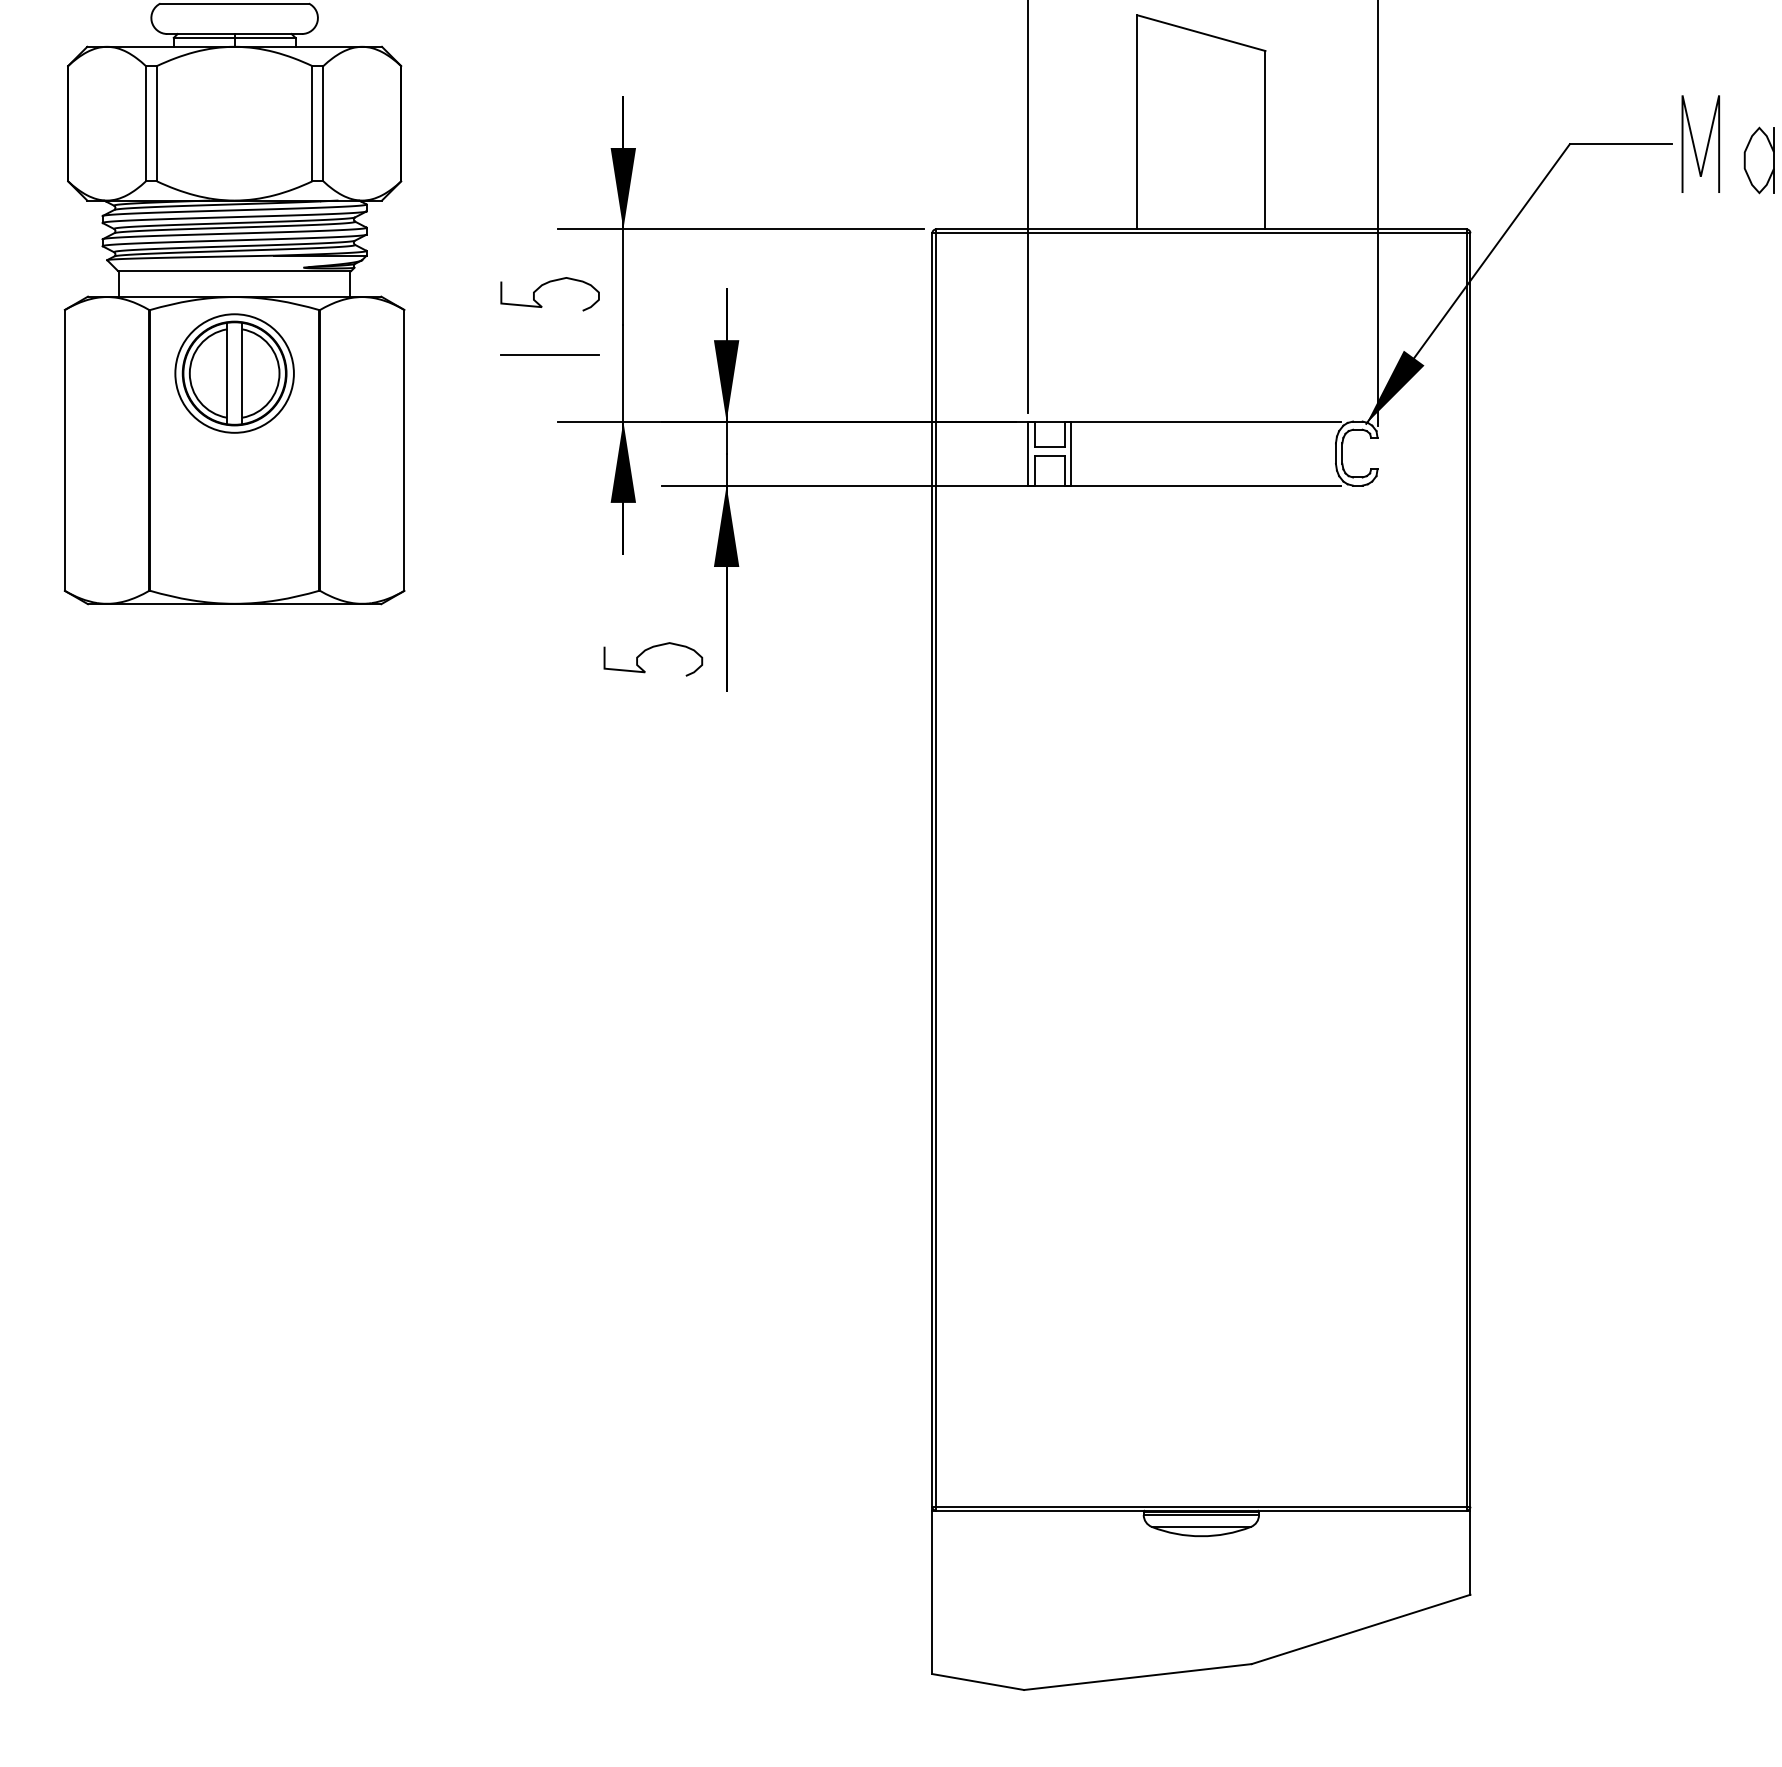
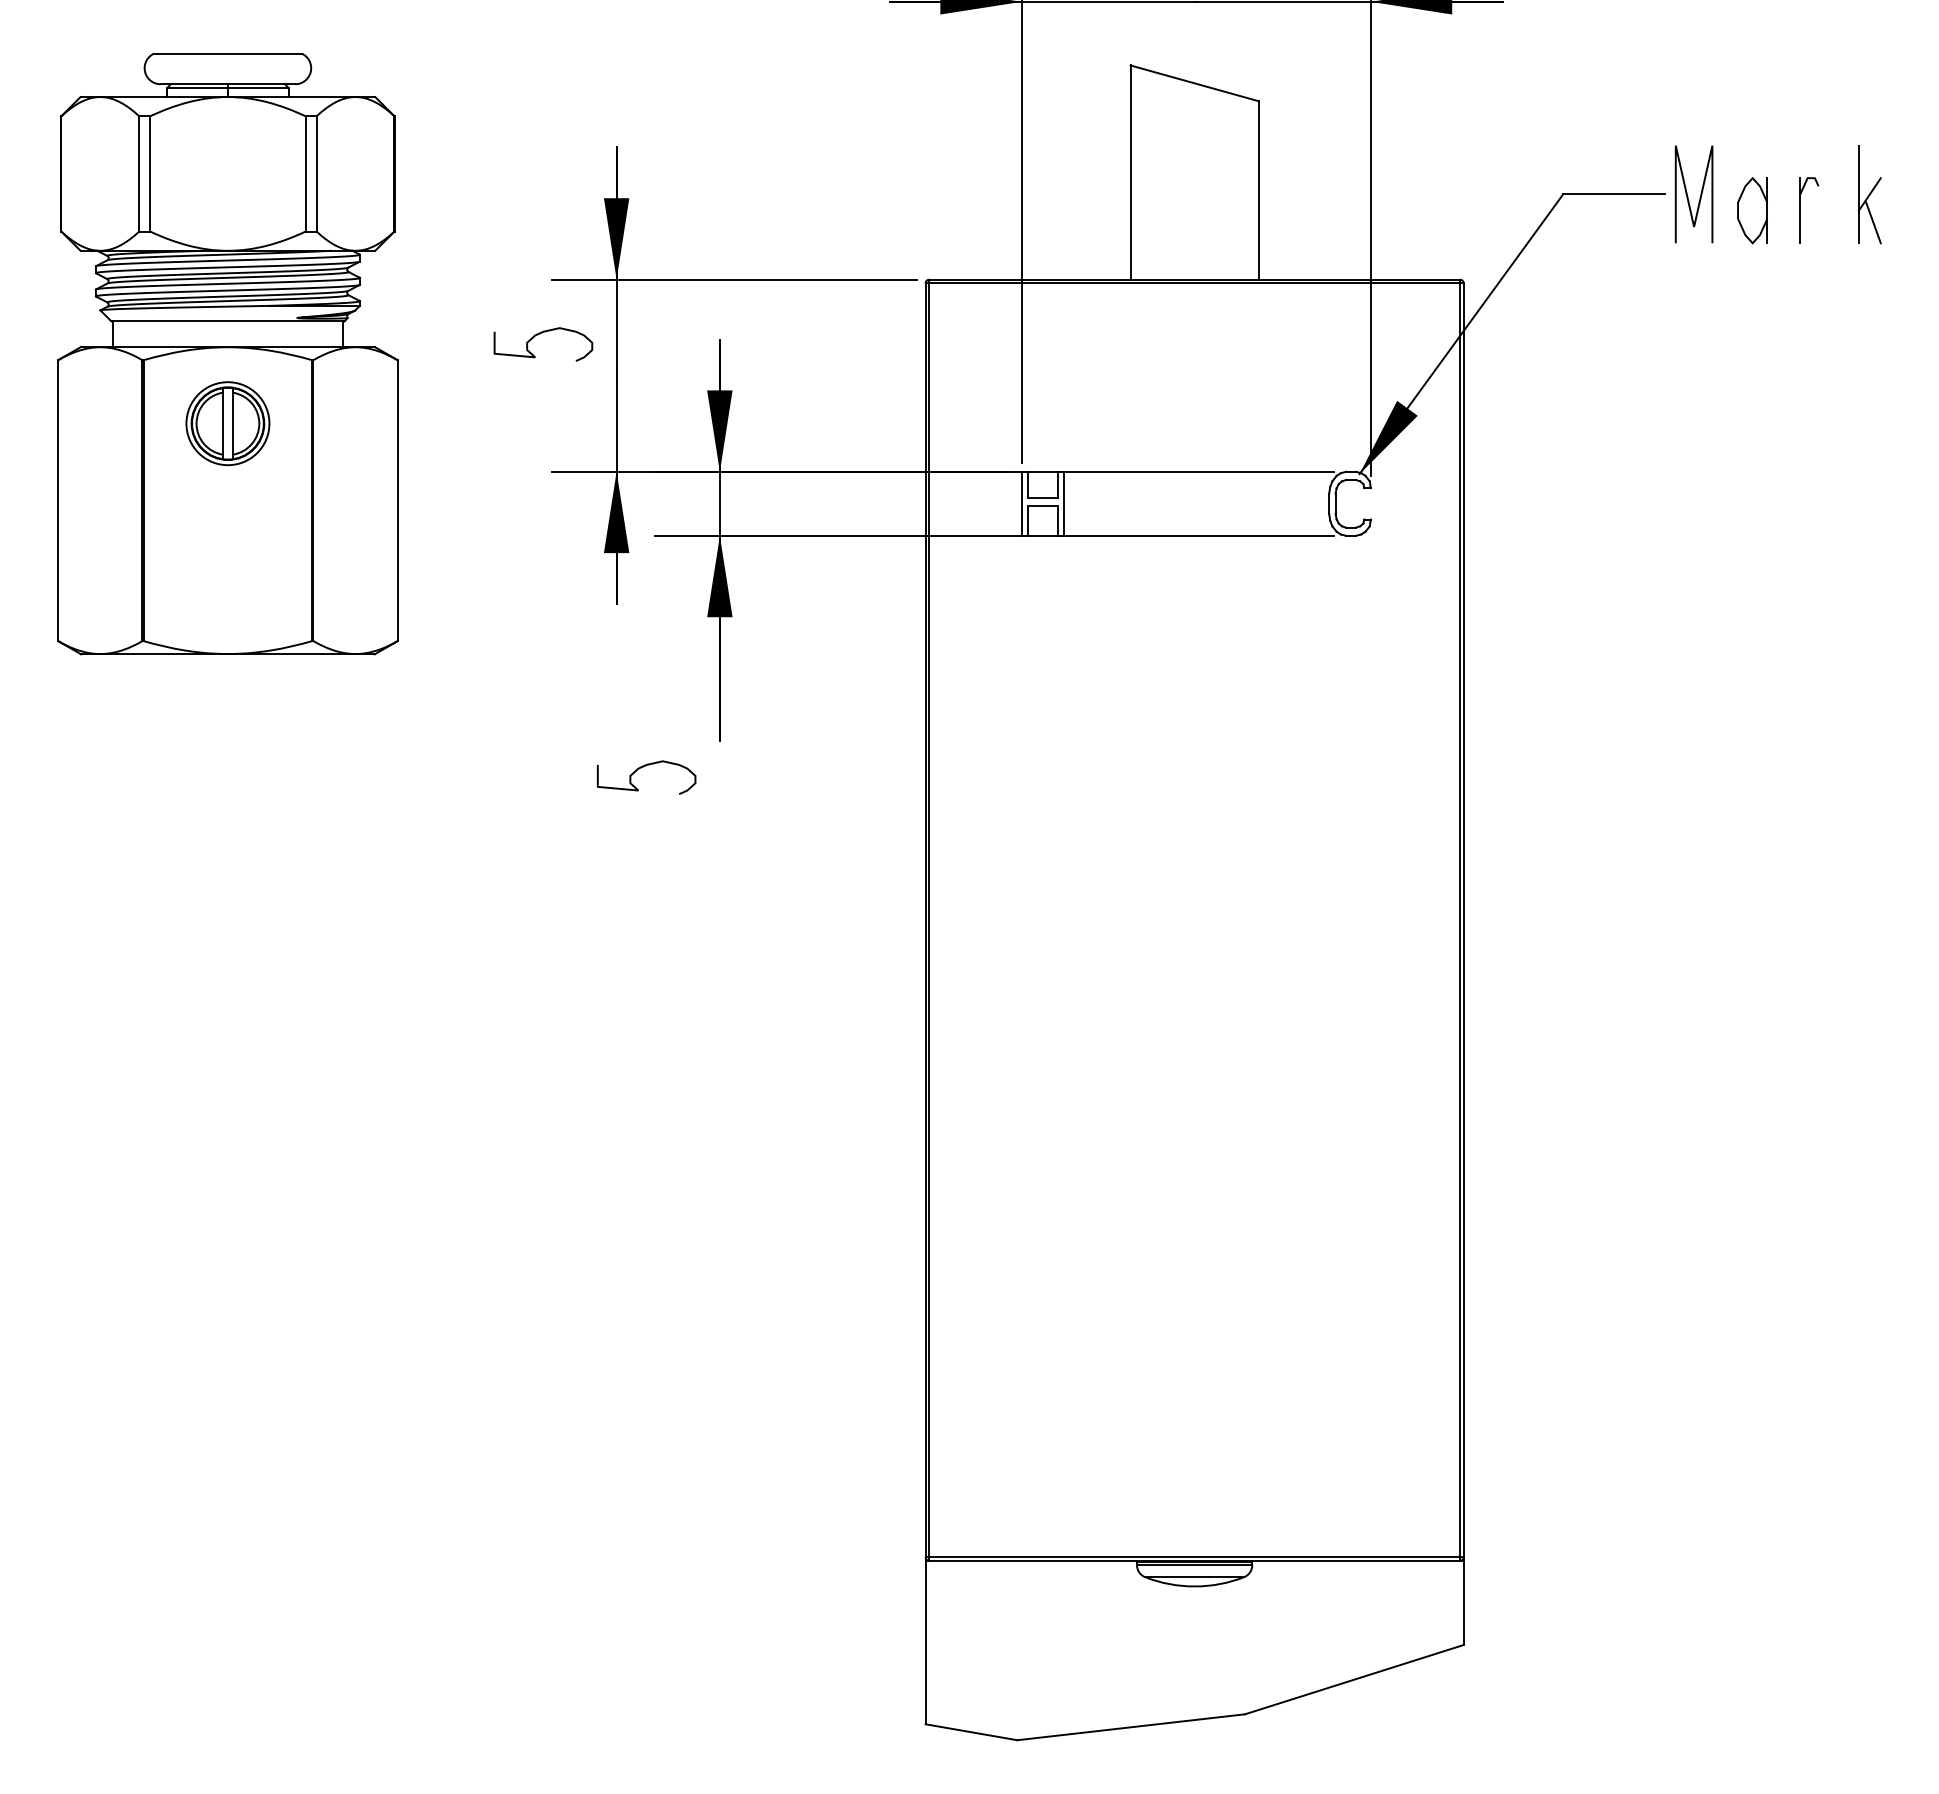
line: (550, 354) -> (543, 404), removed
part: (234, 373) -> (227, 423), size x0.7
curve: (648, 650) -> (641, 768), moved

